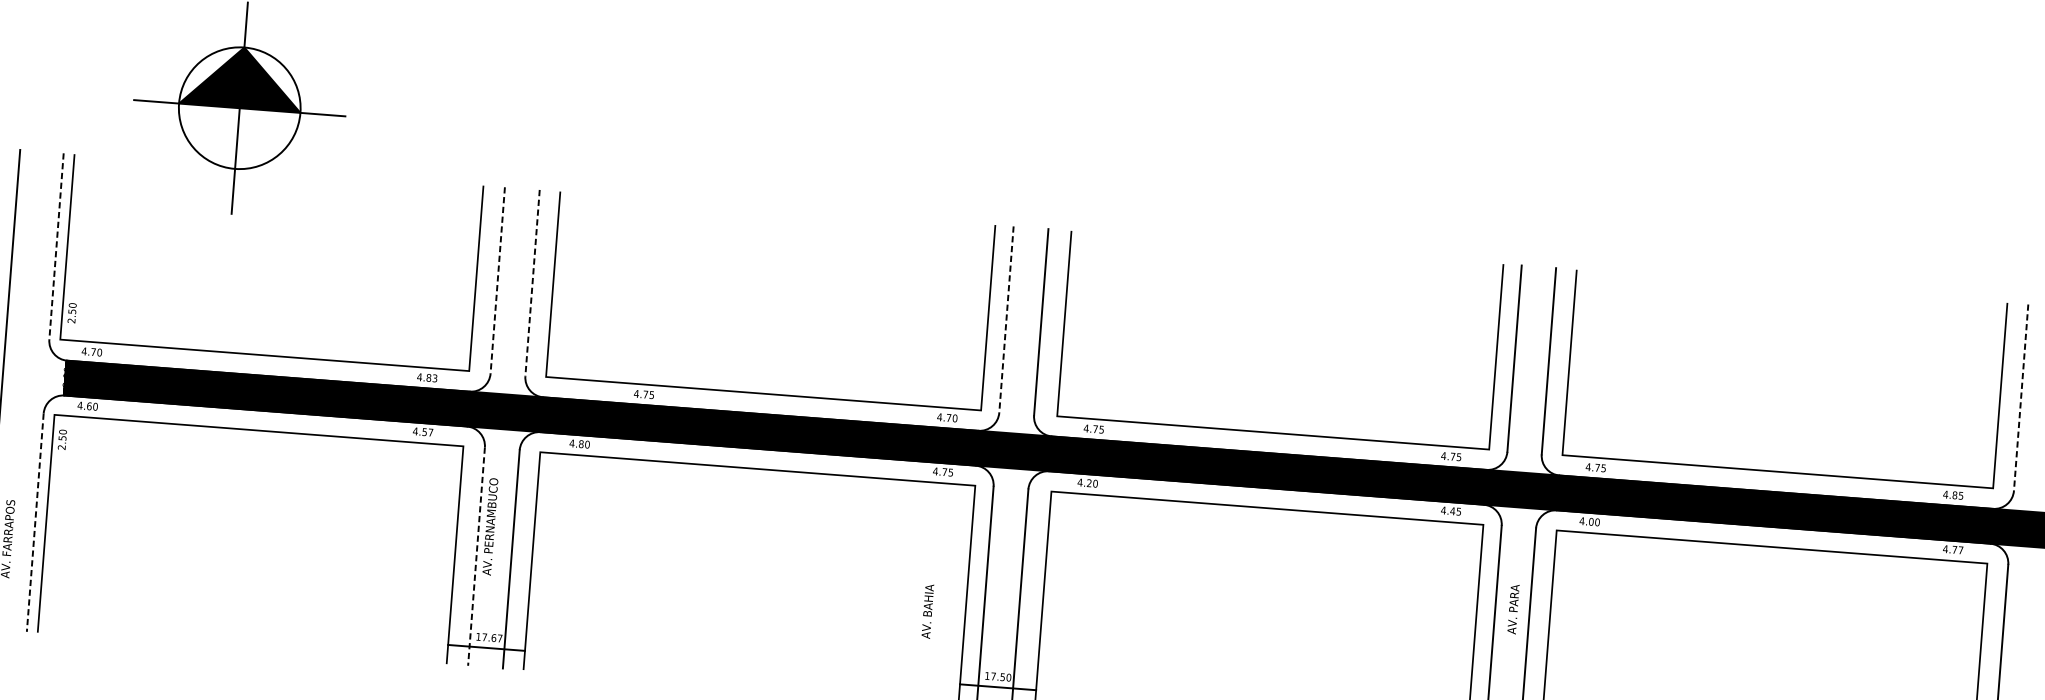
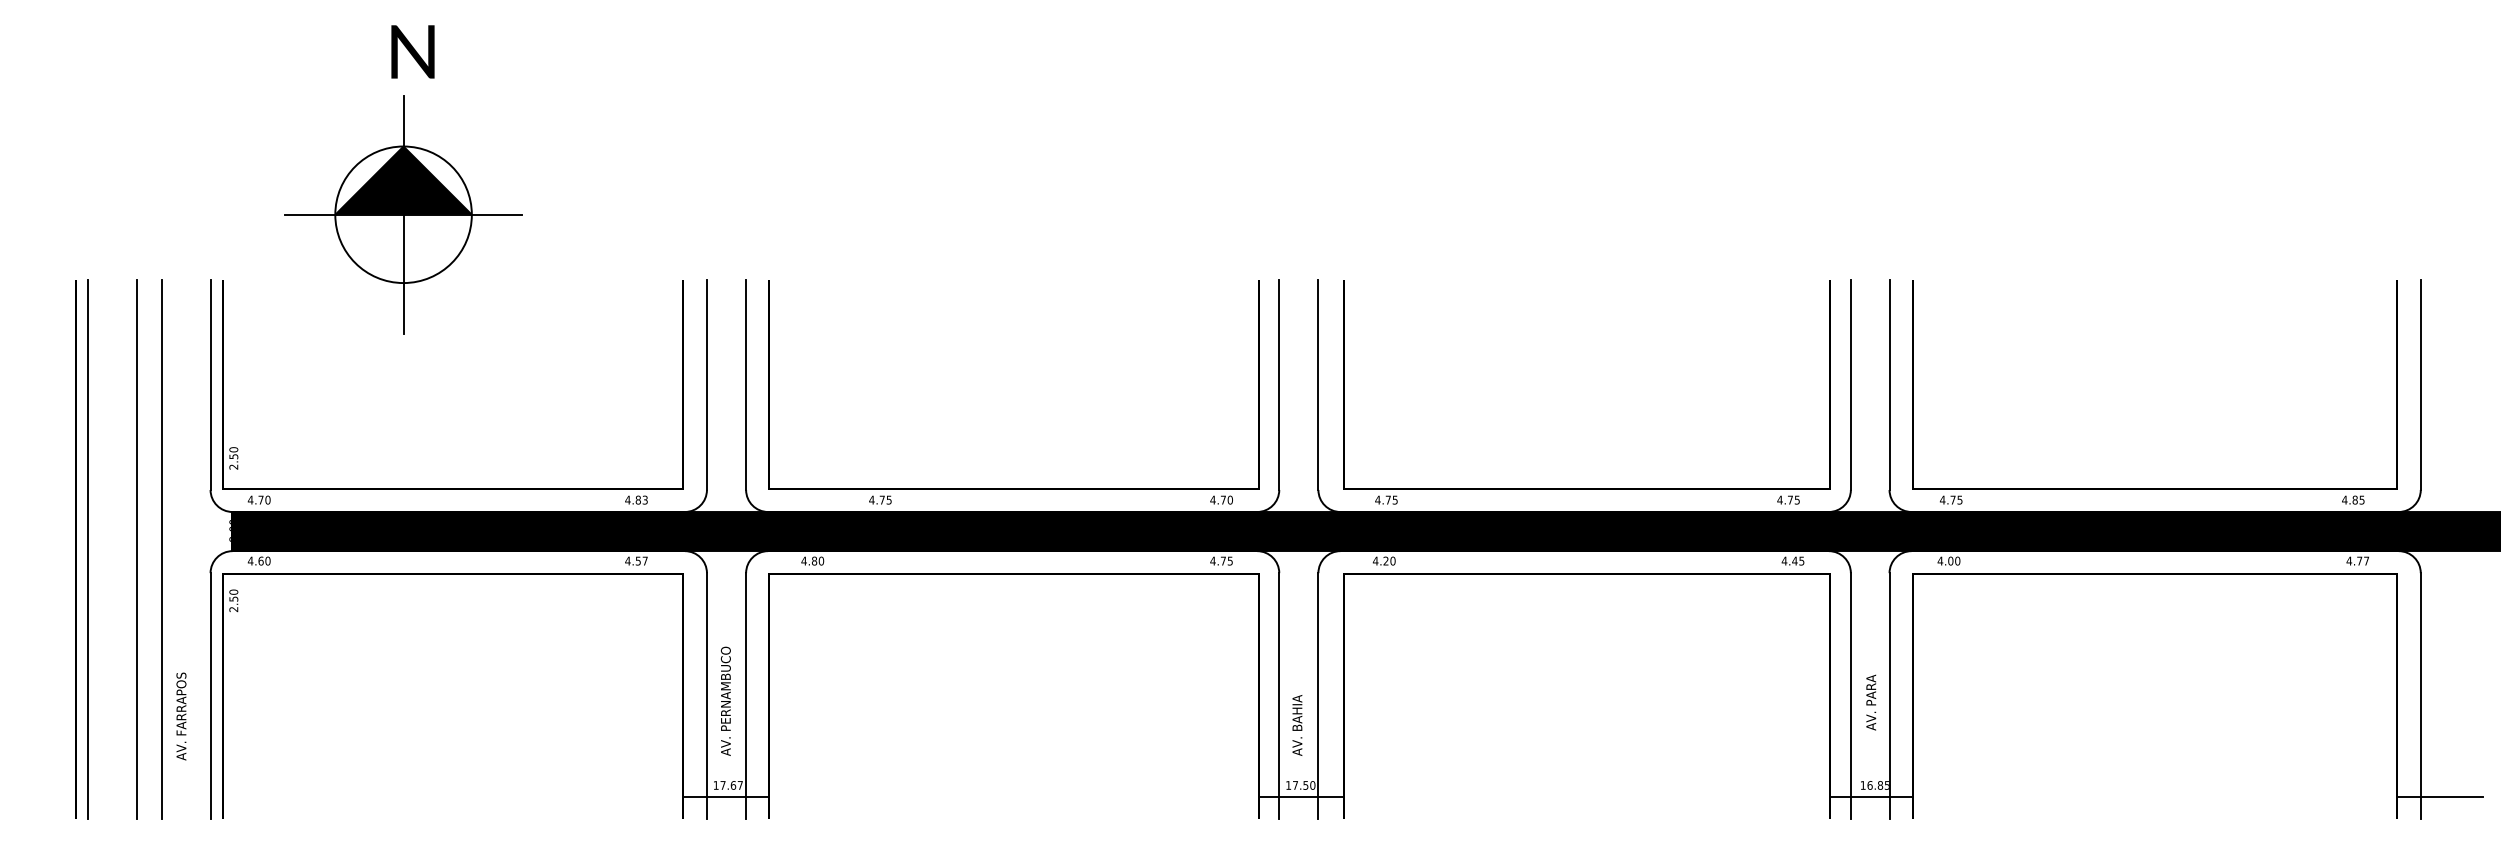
line: (56, 246) -> (210, 385), dashed -> solid
line: (497, 280) -> (706, 385), dashed -> solid
line: (532, 283) -> (746, 385), dashed -> solid
line: (1006, 319) -> (1279, 385), dashed -> solid
line: (2020, 397) -> (2420, 385), dashed -> solid
line: (35, 522) -> (210, 695), dashed -> solid
text: (490, 526) -> (725, 700), moved
line: (476, 556) -> (706, 695), dashed -> solid
text: (1513, 609) -> (1871, 702), moved
text: (927, 611) -> (1297, 725), moved

